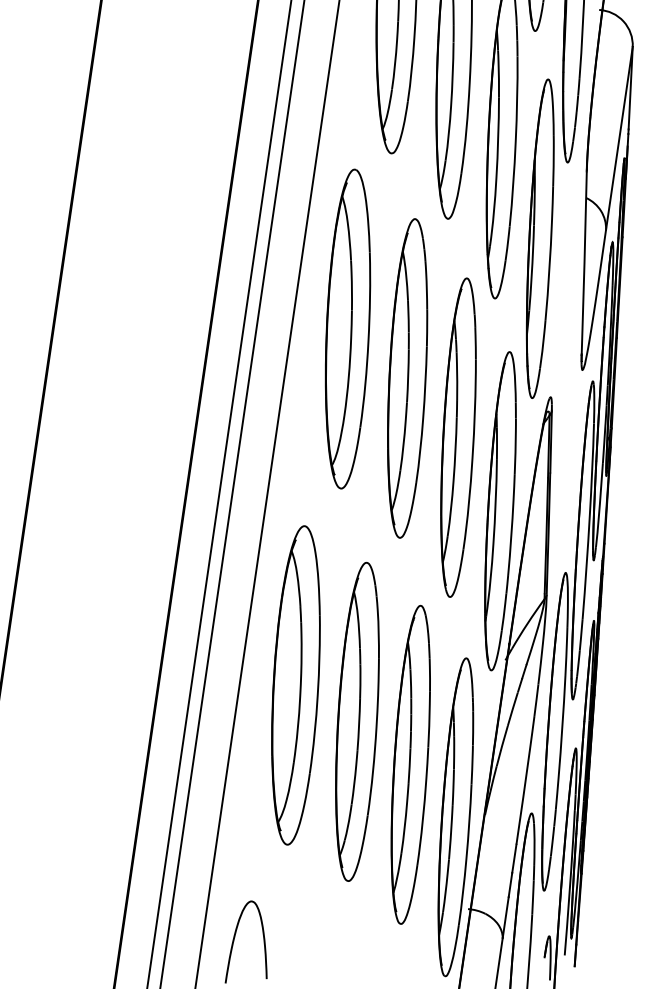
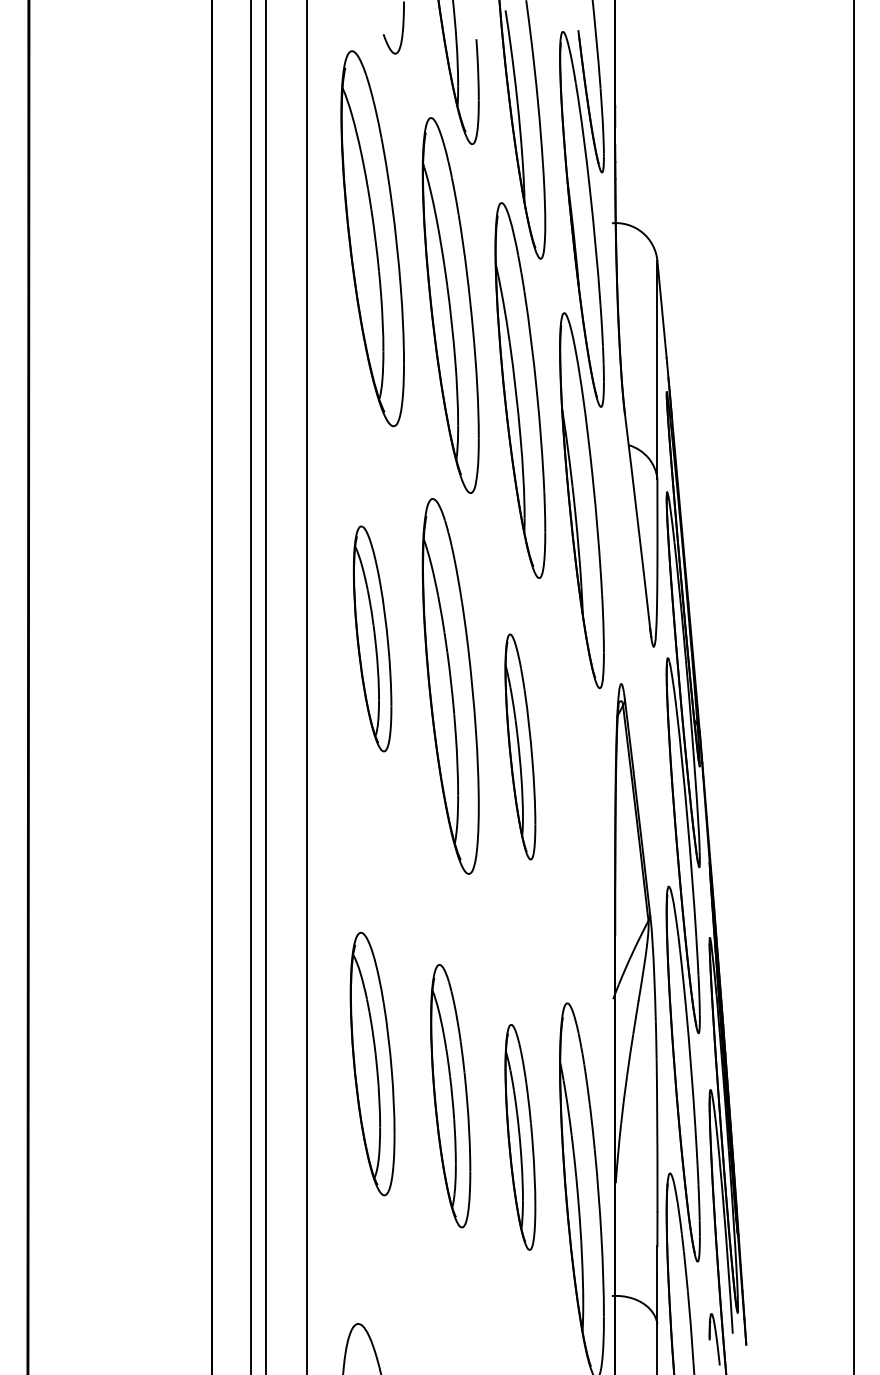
part: (347, 328) -> (372, 638), size x0.6
part: (458, 437) -> (520, 746), size x0.6
part: (500, 510) -> (581, 825), removed
part: (295, 684) -> (372, 1063), size x0.7
part: (357, 721) -> (450, 1095), size x0.7
part: (410, 765) -> (520, 1137), size x0.6

